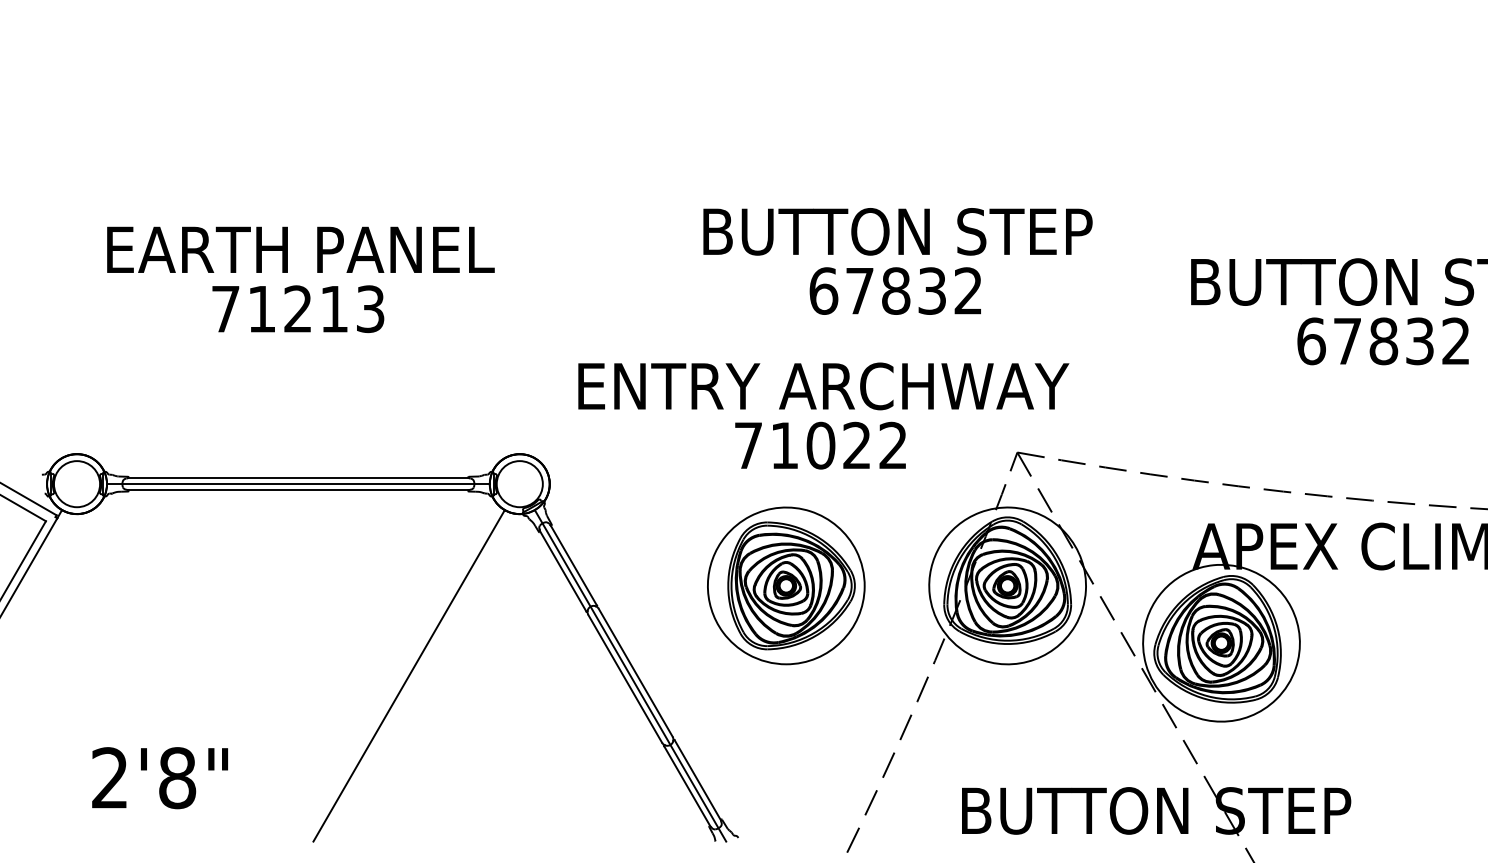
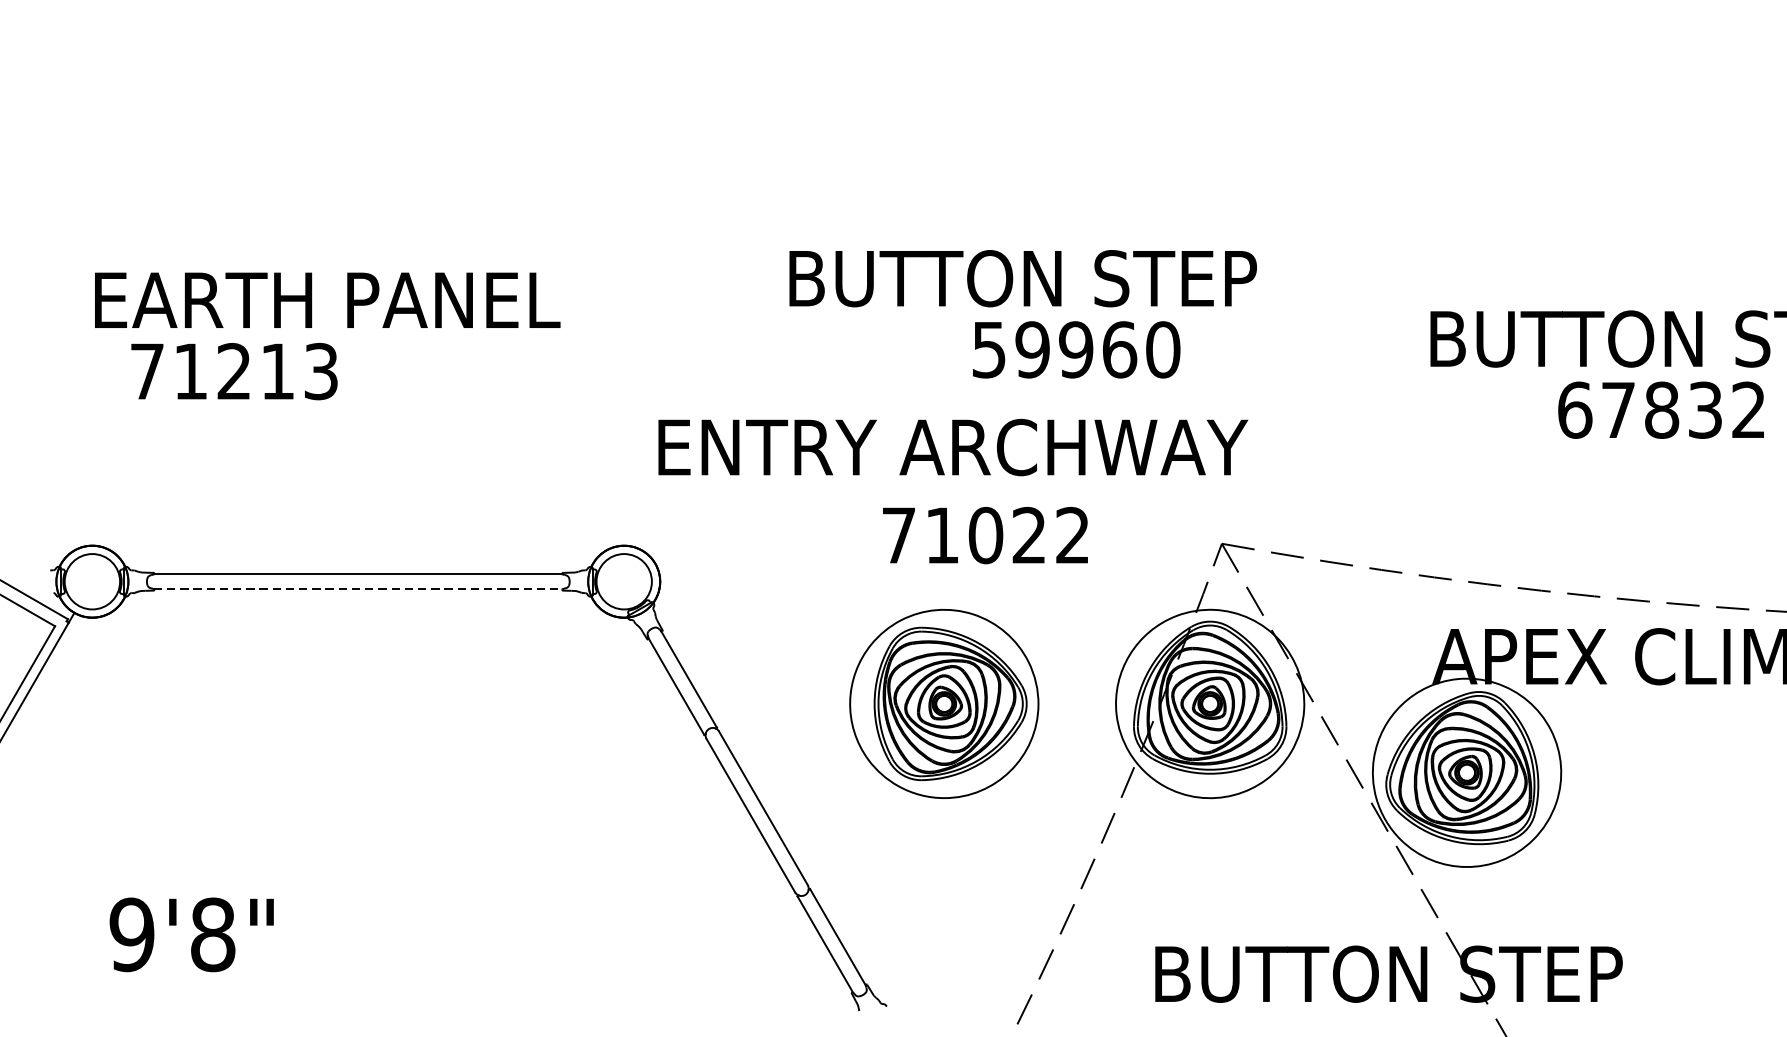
text: (897, 231) -> (1022, 278), moved
text: (300, 249) -> (327, 299), moved
text: (895, 290) -> (1075, 349), 67832 -> 59960
text: (298, 308) -> (234, 370), moved
text: (823, 386) -> (952, 447), moved
line: (298, 484) -> (358, 582), removed
line: (298, 490) -> (358, 589), solid -> dashed
line: (408, 675) -> (490, 811), removed
line: (630, 675) -> (757, 811), removed
text: (109, 778) -> (131, 935), 2'8" -> 9'8"

